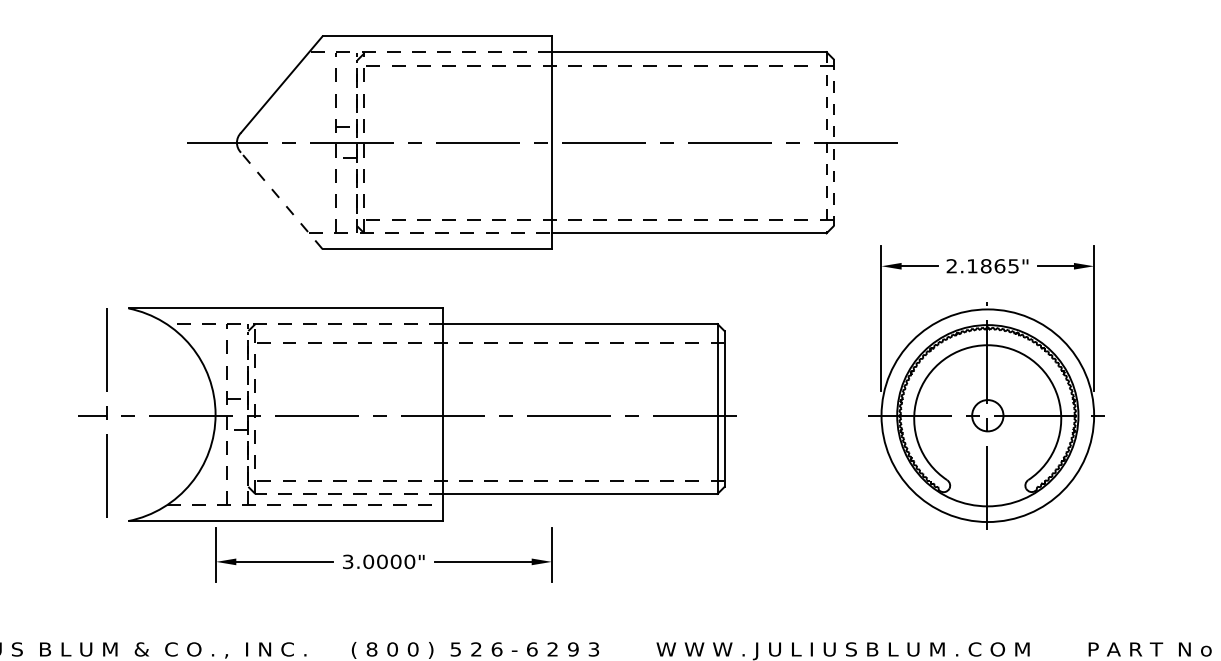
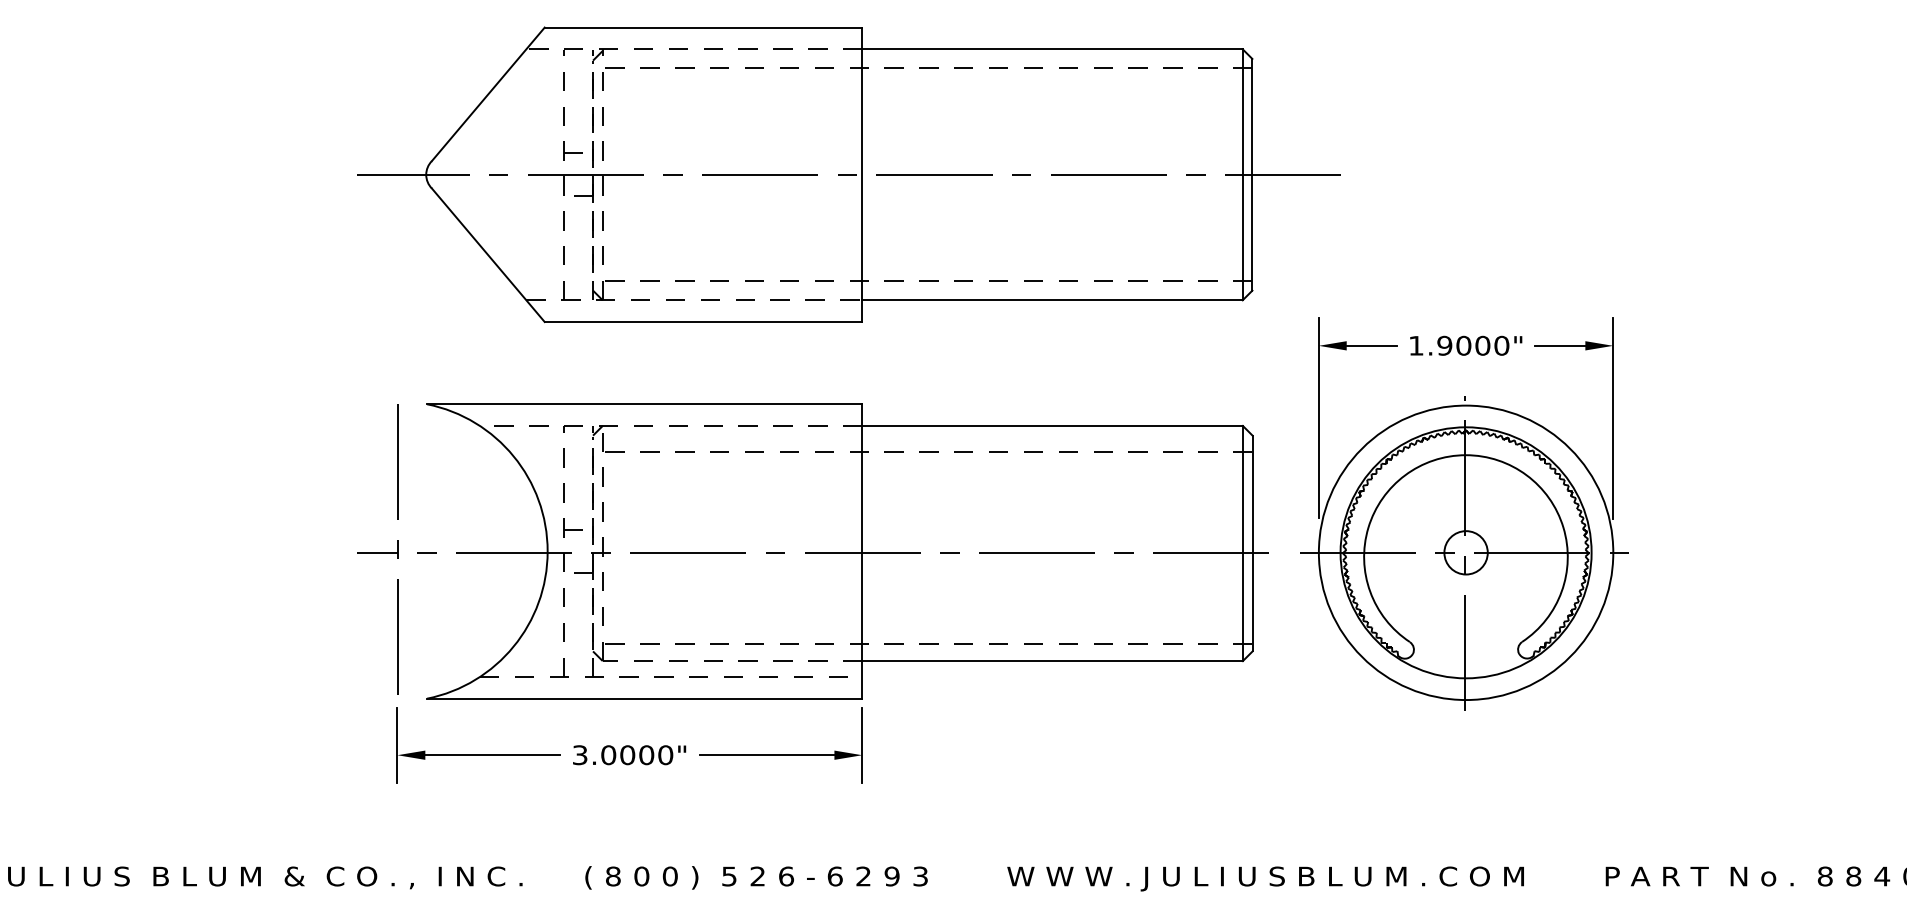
line: (826, 142) -> (1242, 174), dashed -> solid
line: (833, 142) -> (1252, 174), dashed -> solid
line: (281, 200) -> (488, 254), dashed -> solid
text: (983, 266) -> (1459, 345), 2.1865" -> 1.9000"
part: (406, 414) -> (812, 551), moved

